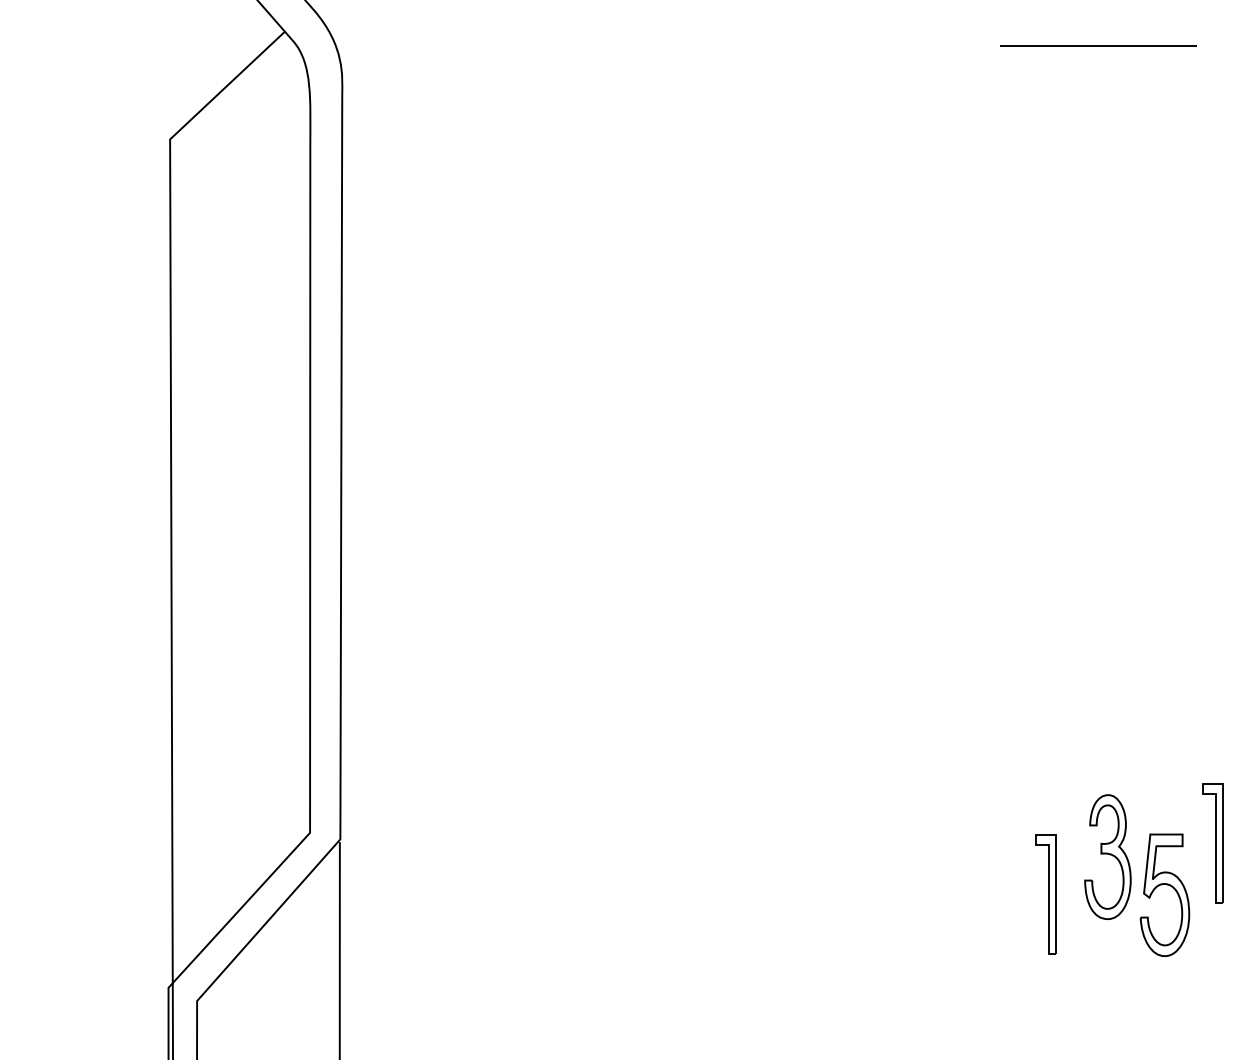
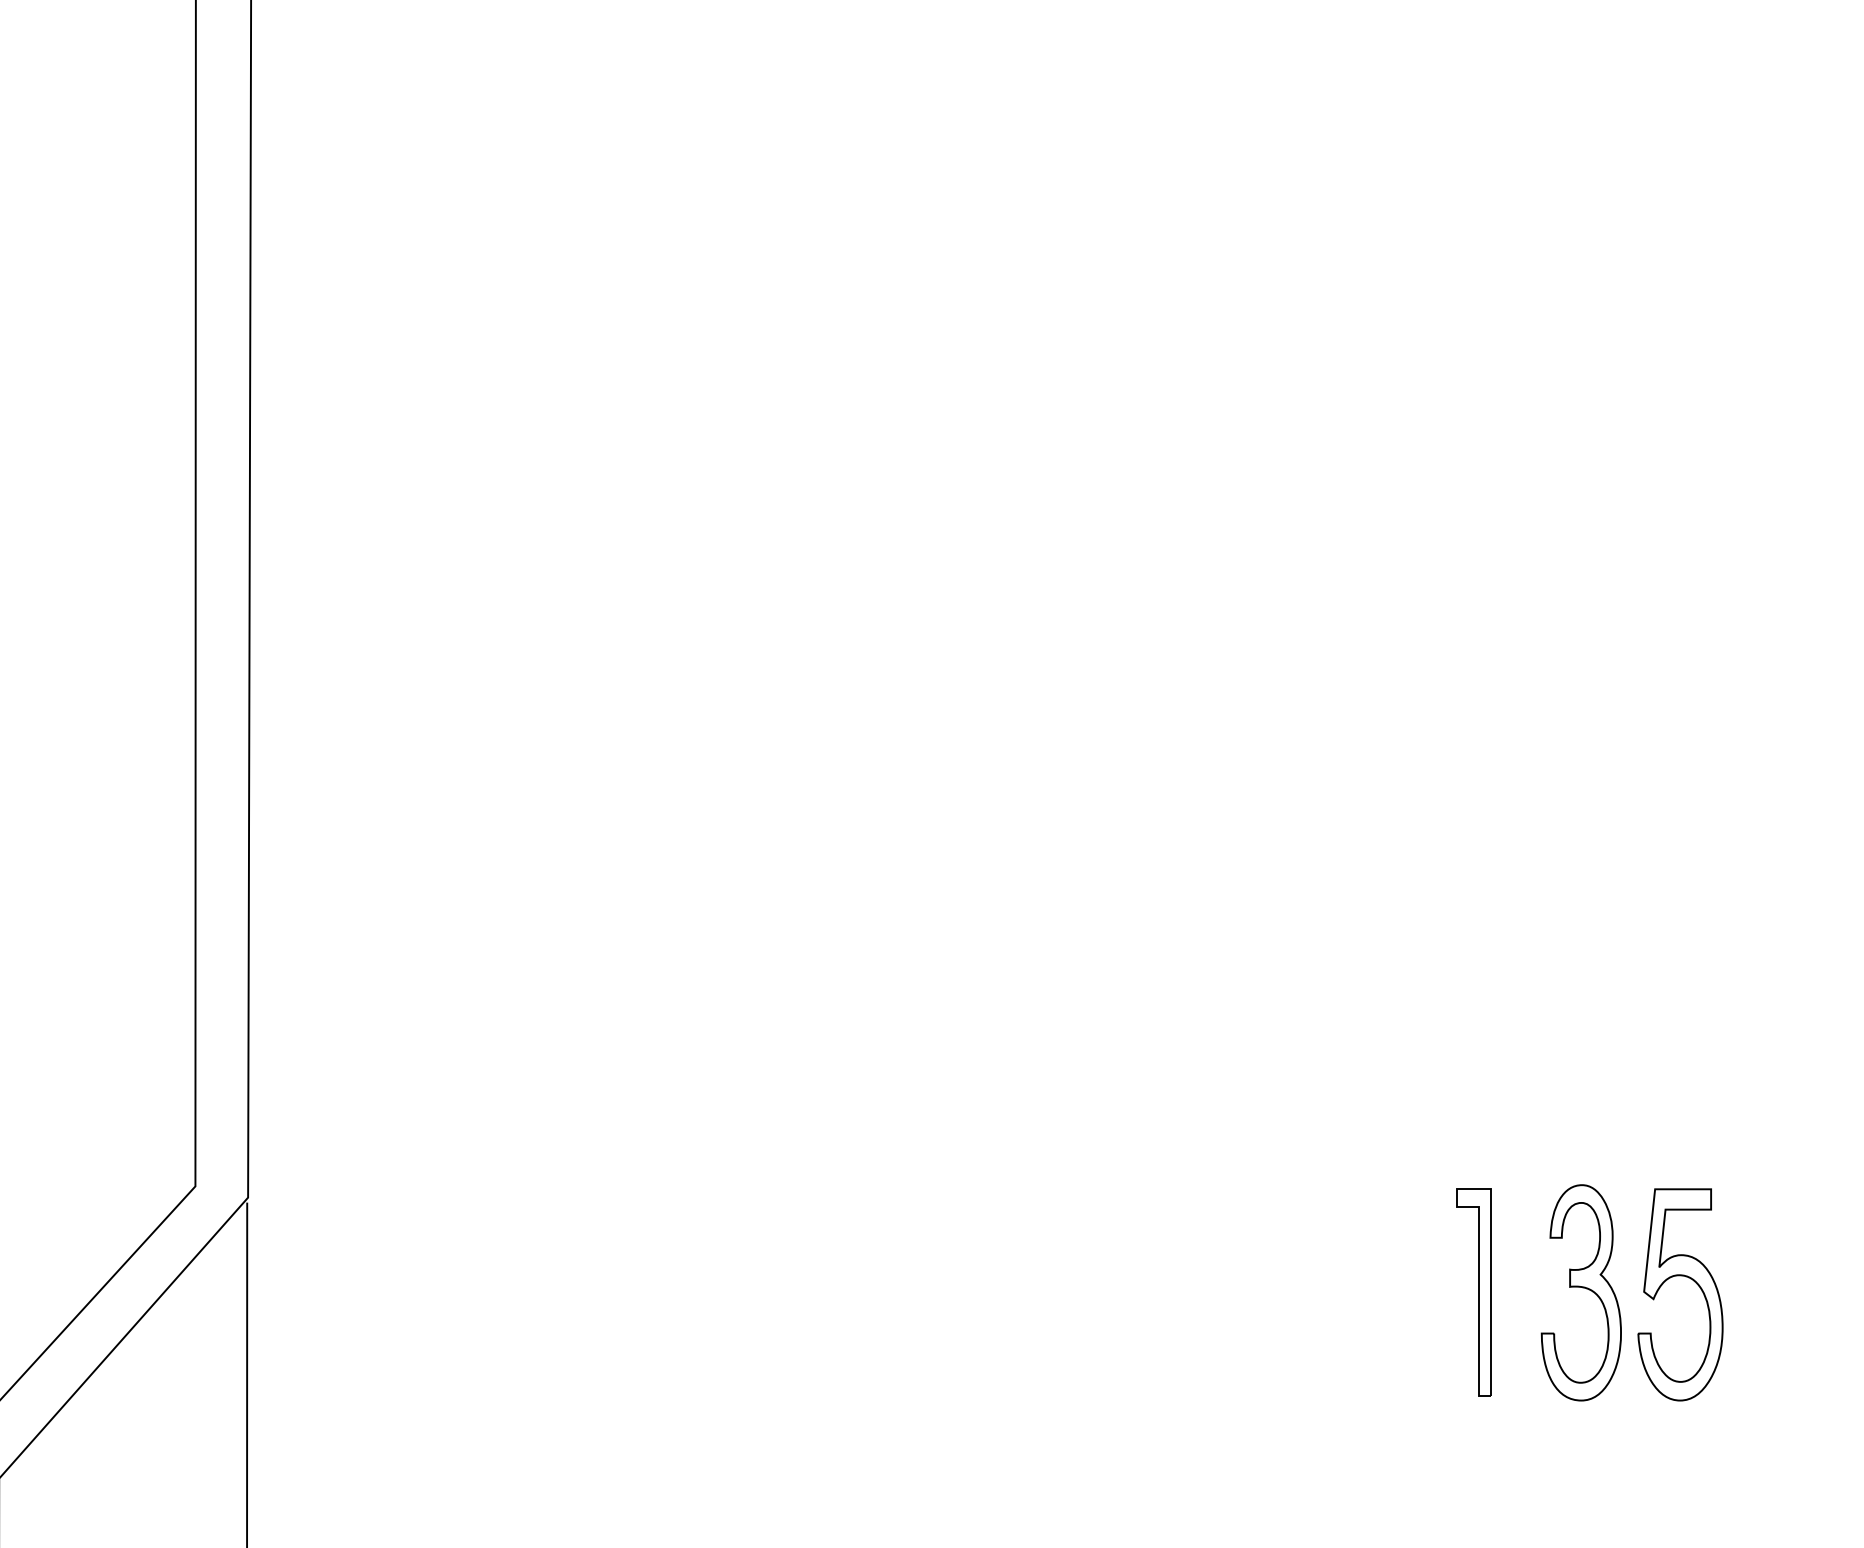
part: (1212, 843) -> (1763, 1204), removed
part: (1107, 856) -> (1580, 1291), moved

